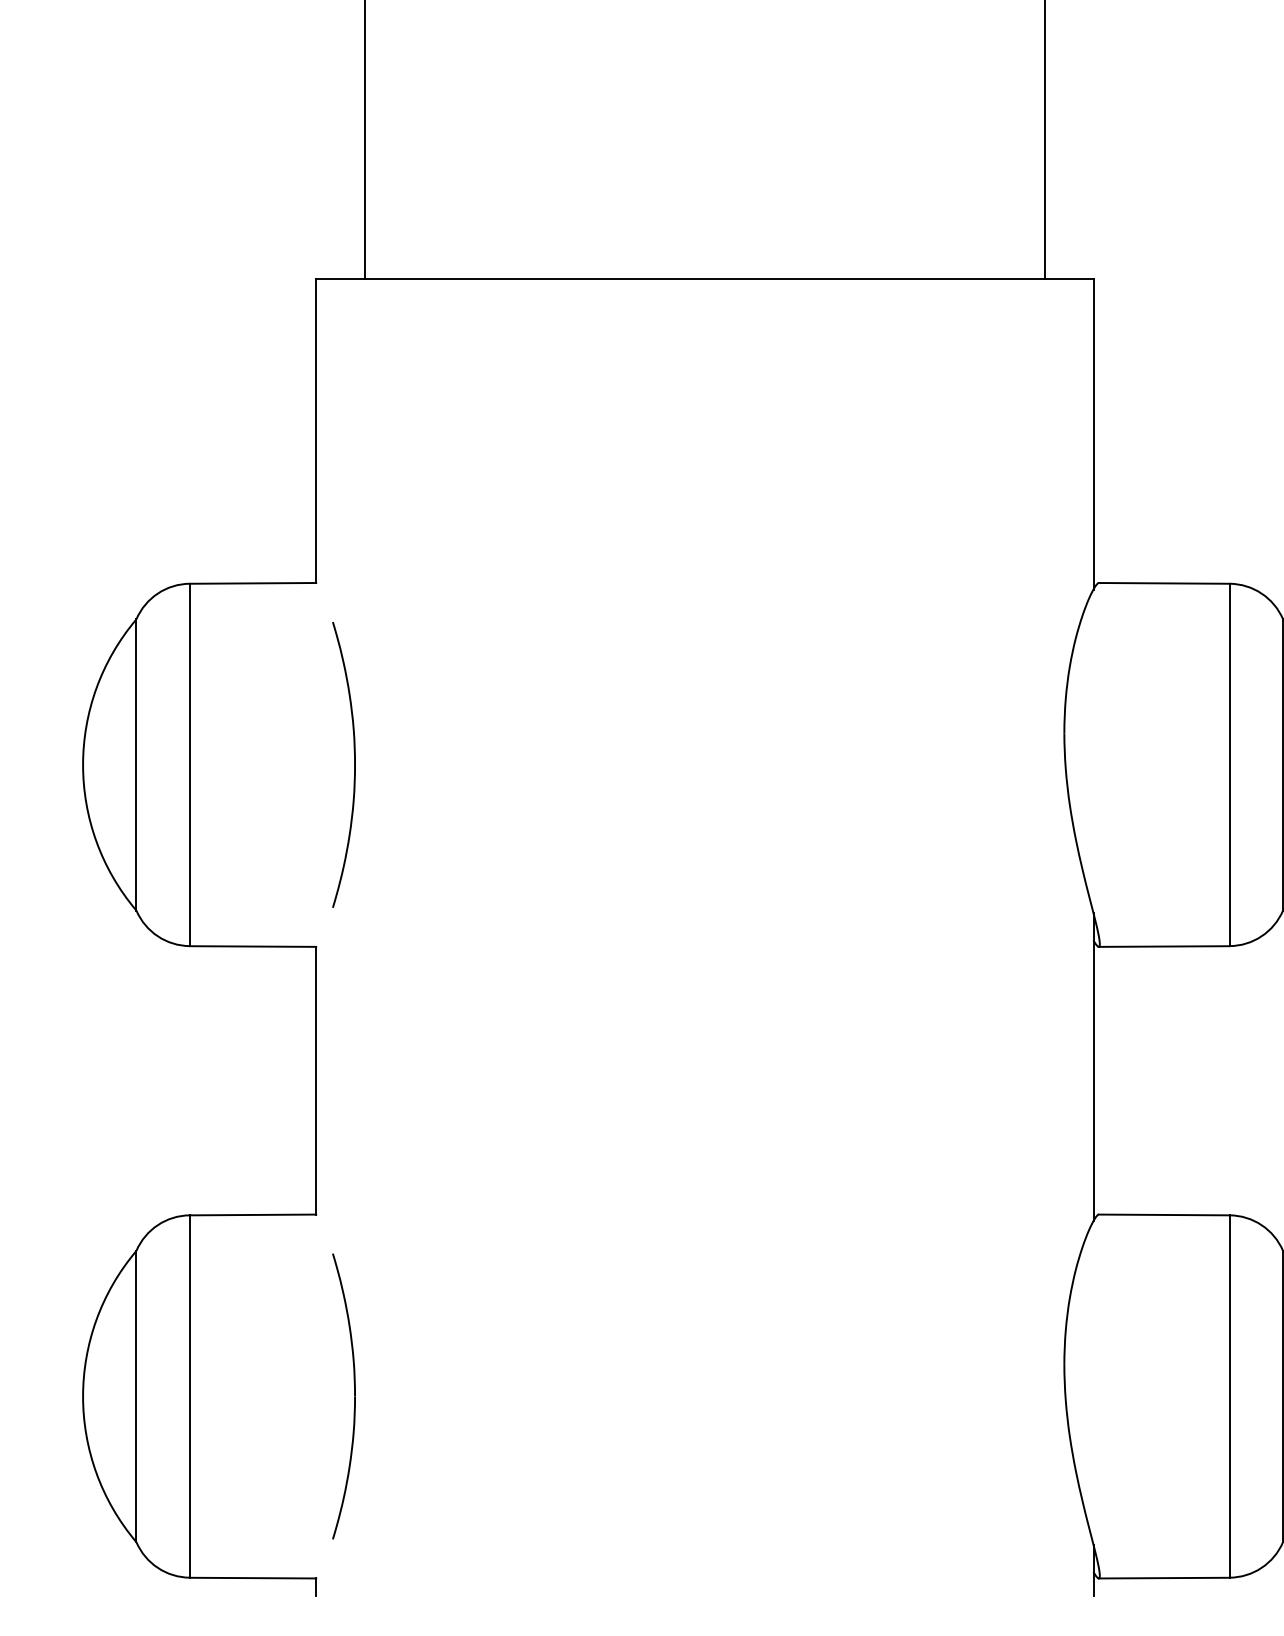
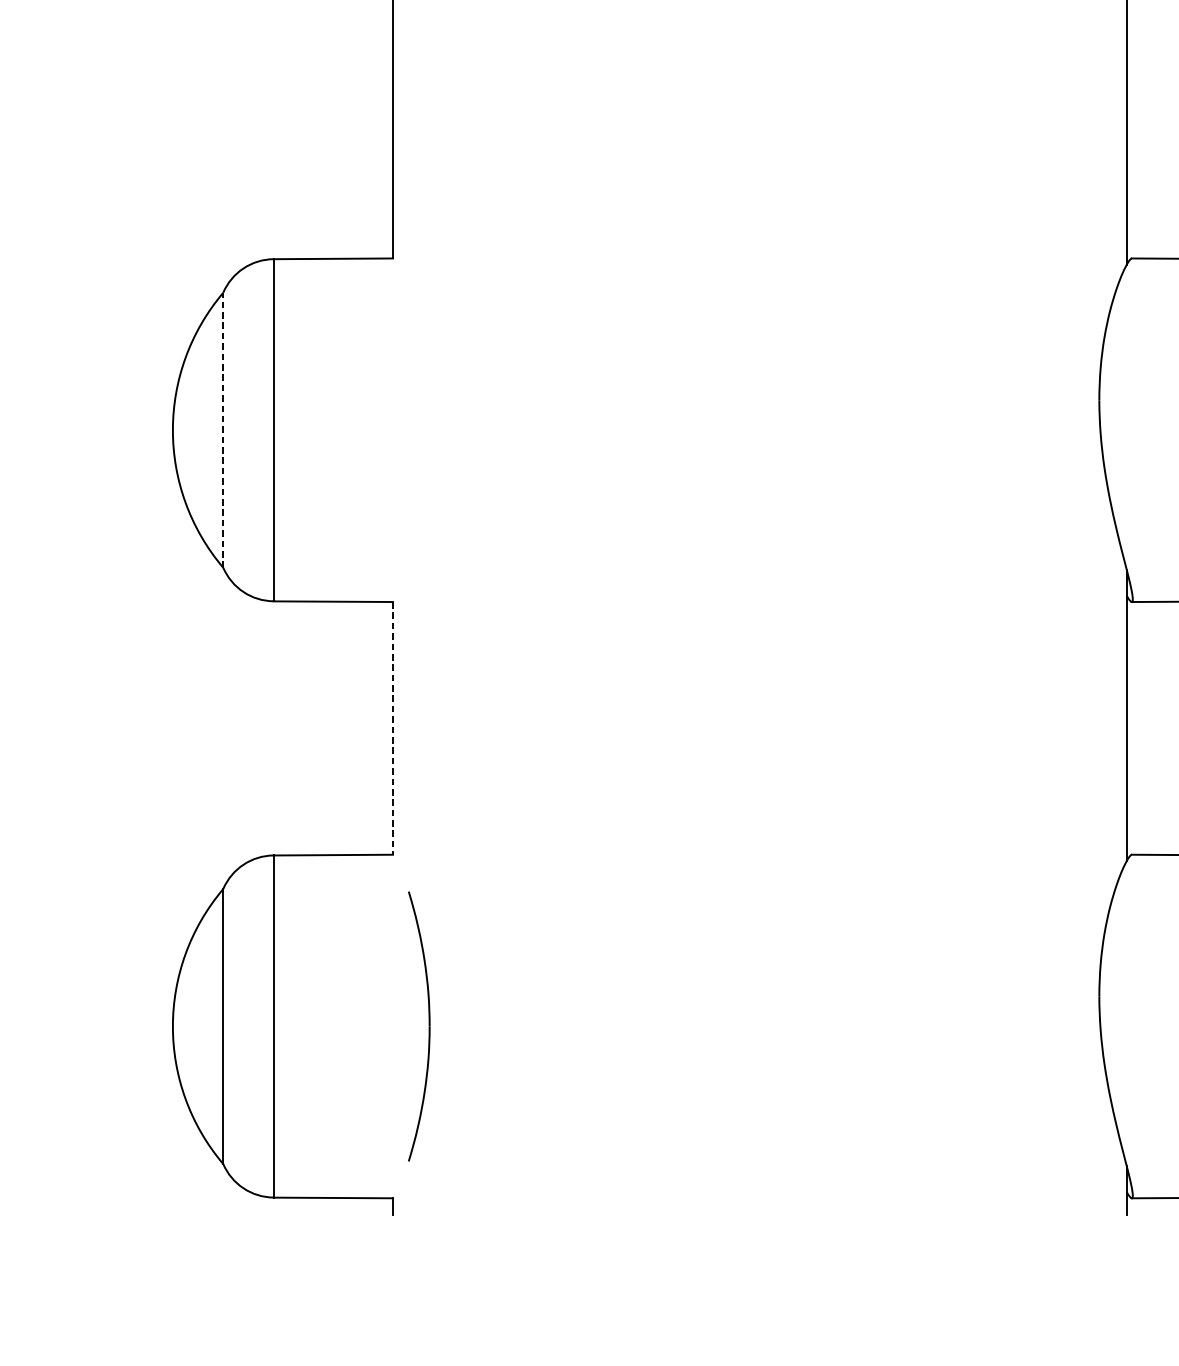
line: (136, 764) -> (223, 429), solid -> dashed
part: (354, 764) -> (429, 429), removed
line: (316, 1080) -> (393, 728), solid -> dashed

